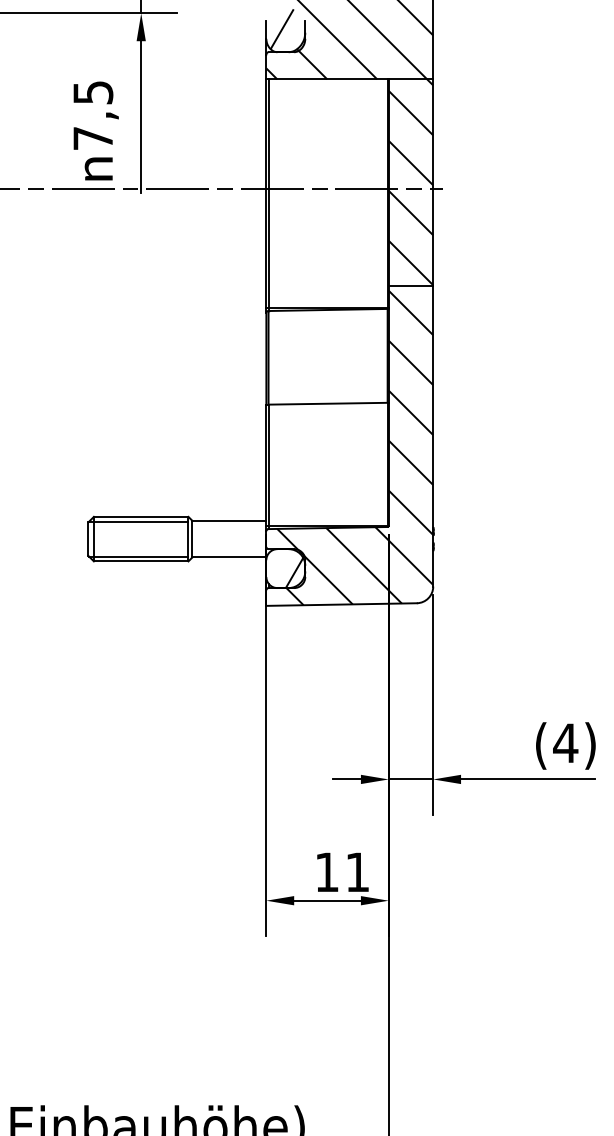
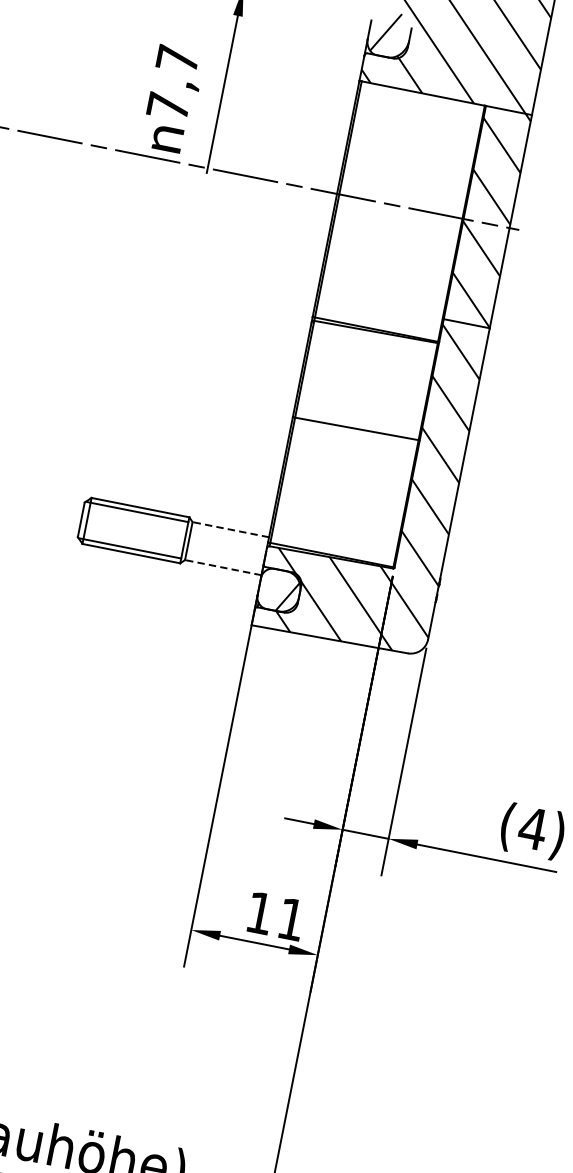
text: (93, 92) -> (178, 59), 7,5 -> 7,7
line: (229, 520) -> (231, 529), solid -> dashed
line: (229, 557) -> (223, 567), solid -> dashed

